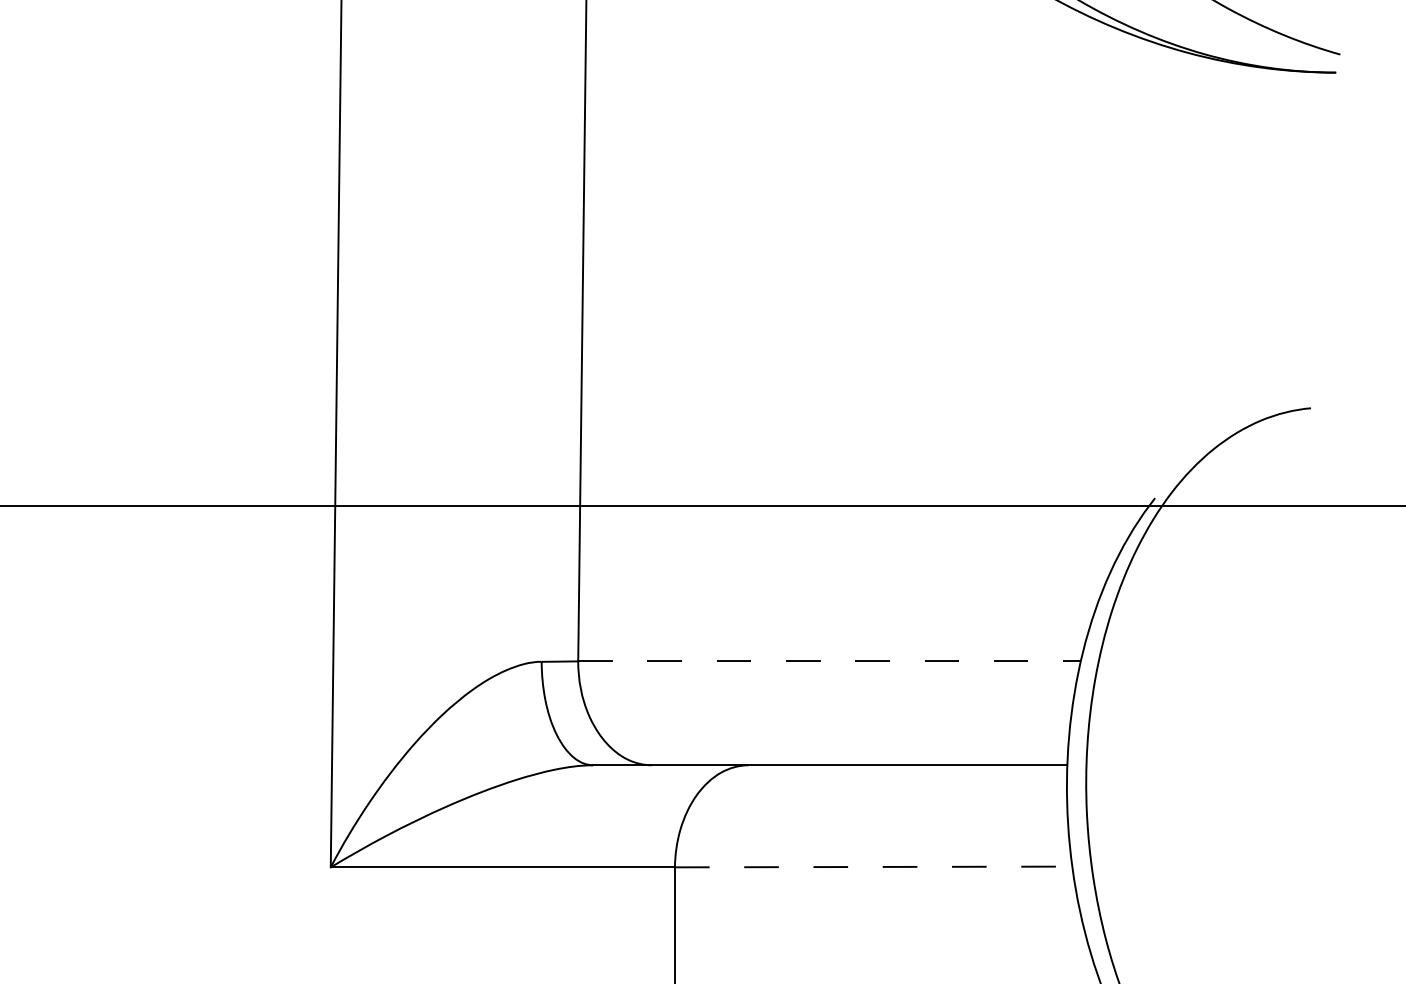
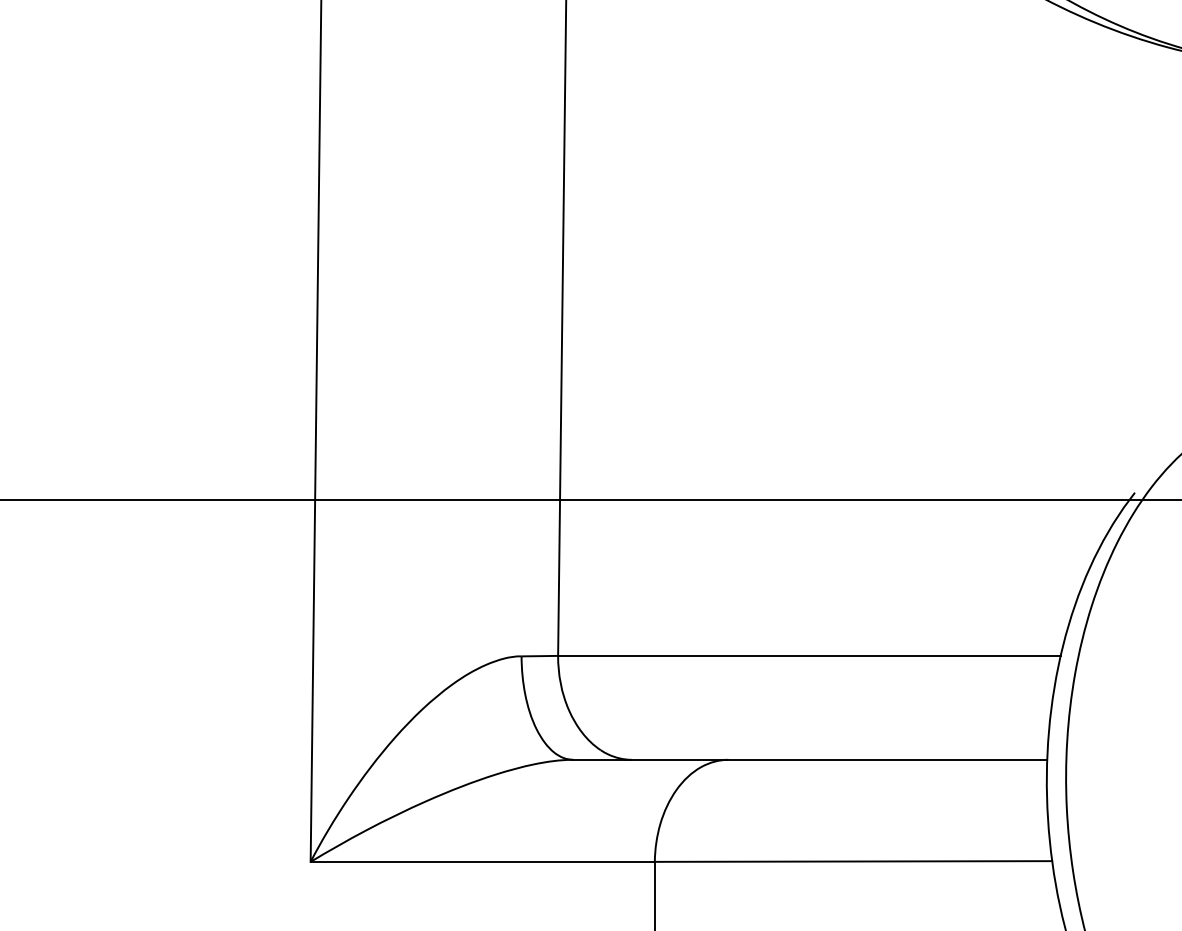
line: (829, 661) -> (809, 656), dashed -> solid
line: (873, 866) -> (853, 861), dashed -> solid

